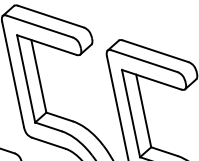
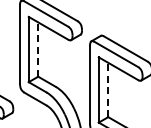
line: (39, 76) -> (38, 49), solid -> dashed
line: (143, 110) -> (108, 89), solid -> dashed

